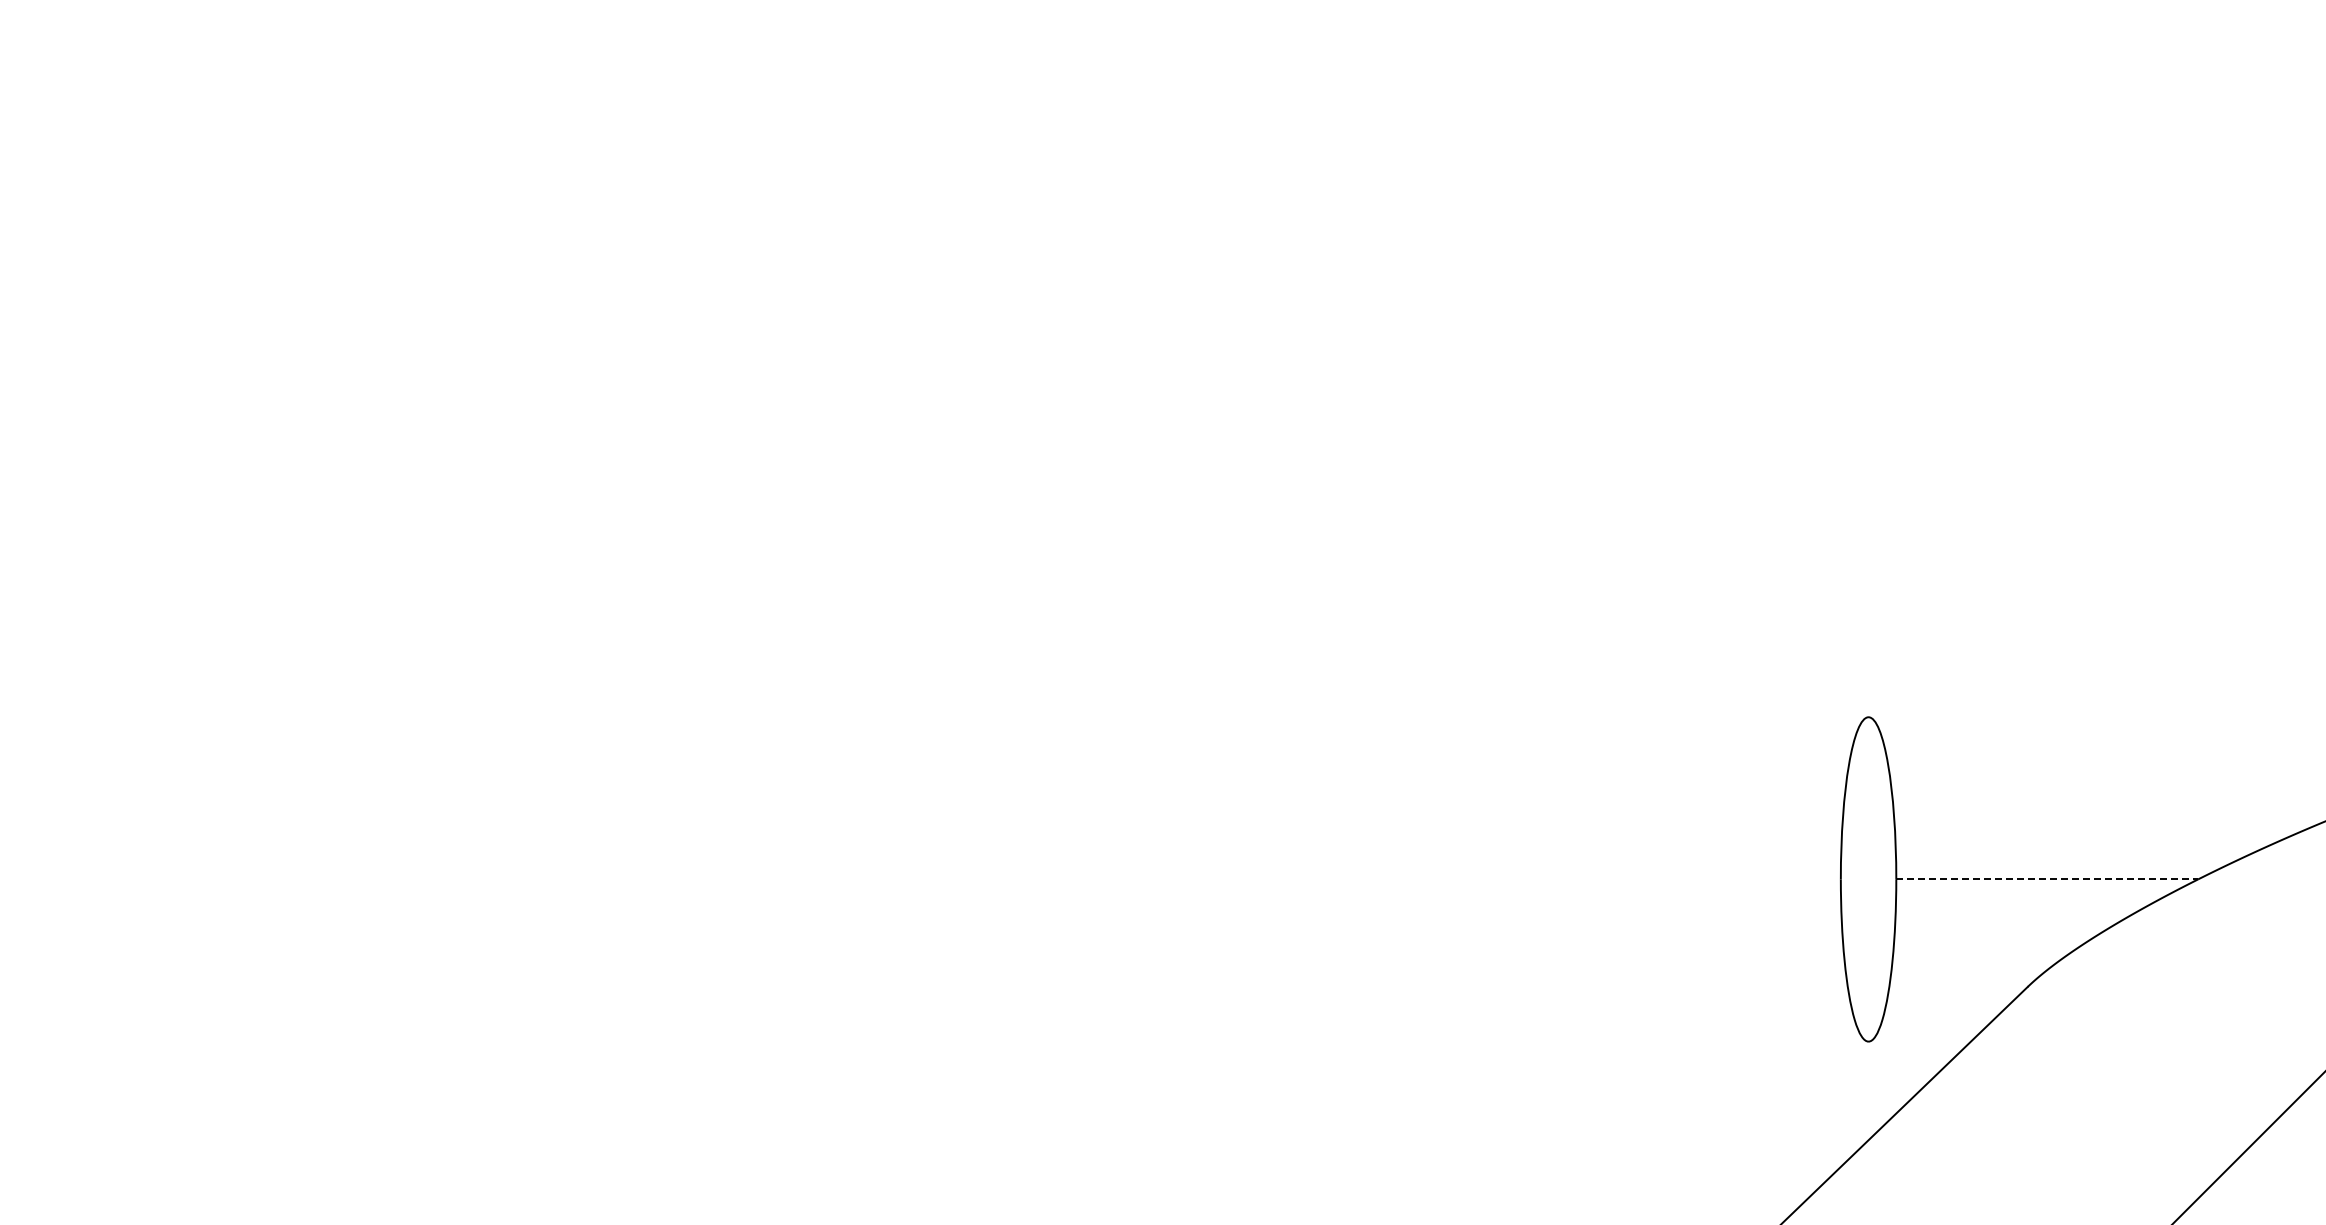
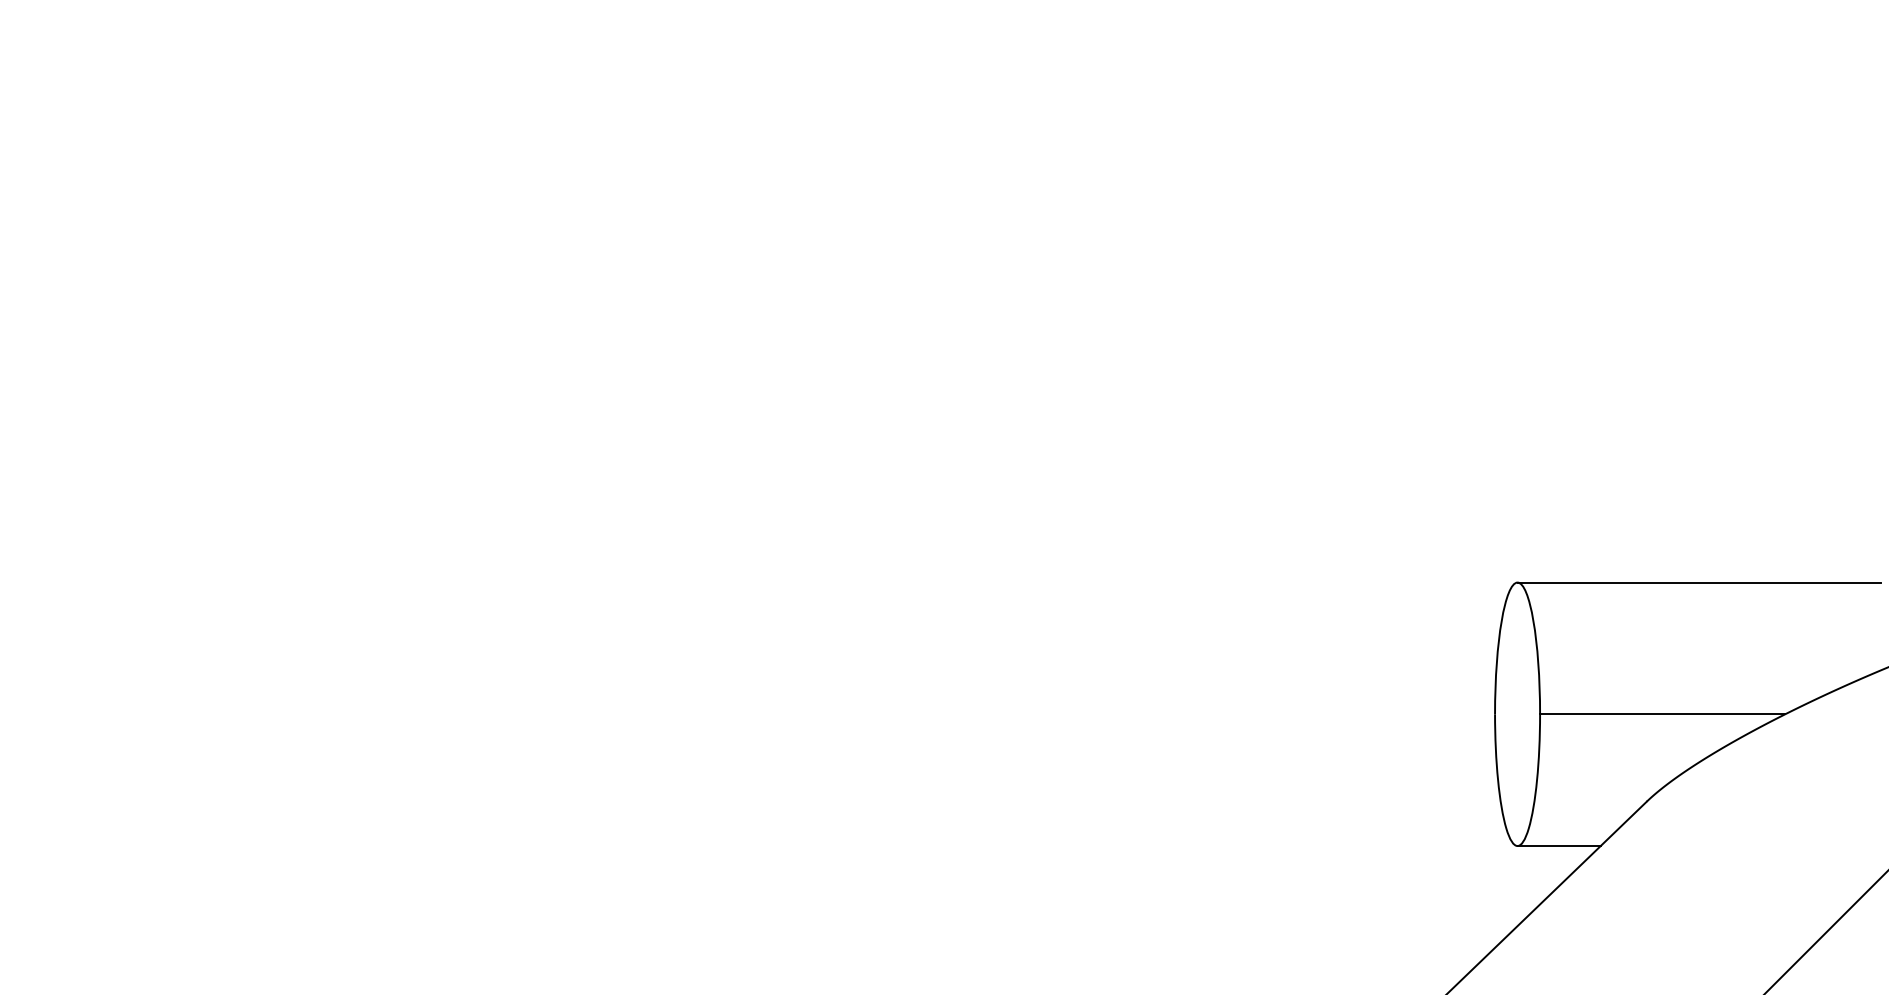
line: (2091, 717) -> (1698, 582), added
line: (2047, 879) -> (1662, 714), dashed -> solid
line: (1919, 1041) -> (1558, 845), added

